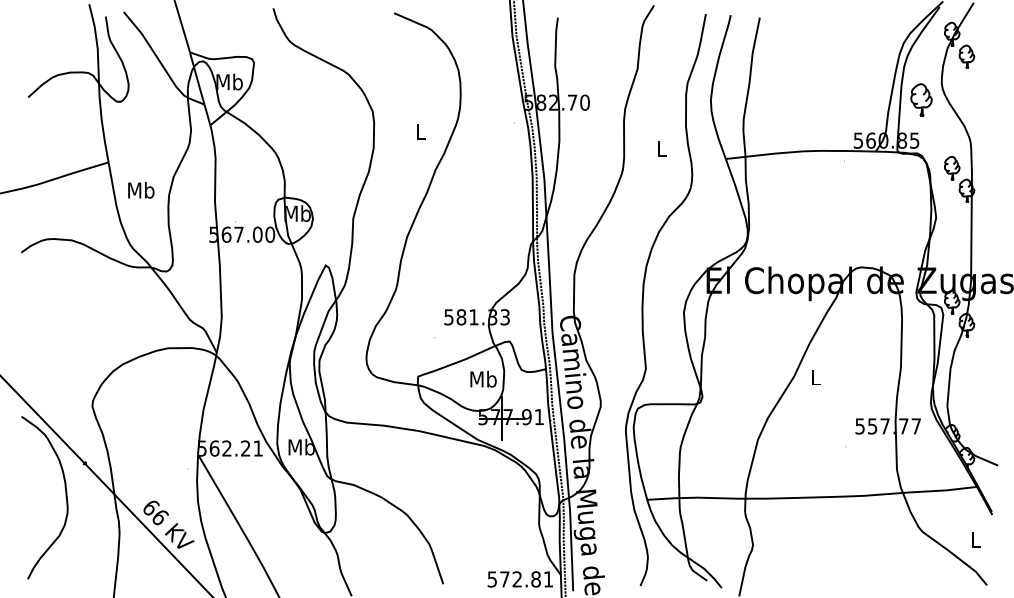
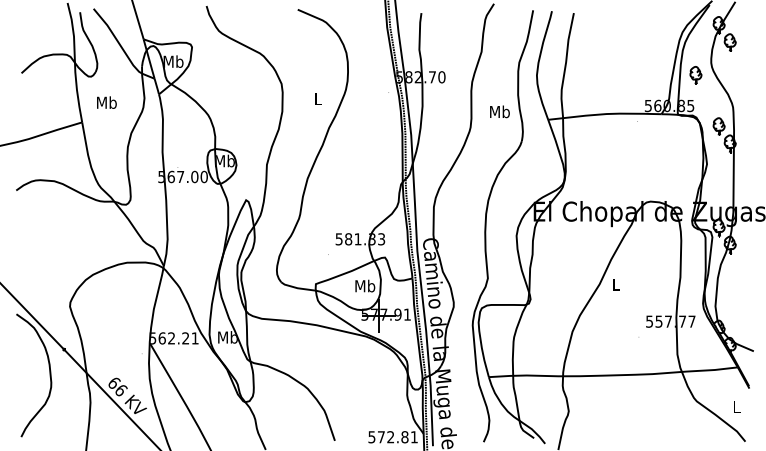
part: (921, 100) -> (695, 75), size x0.71
text: (661, 148) -> (499, 111), L -> Mb
text: (141, 190) -> (107, 102), moved

